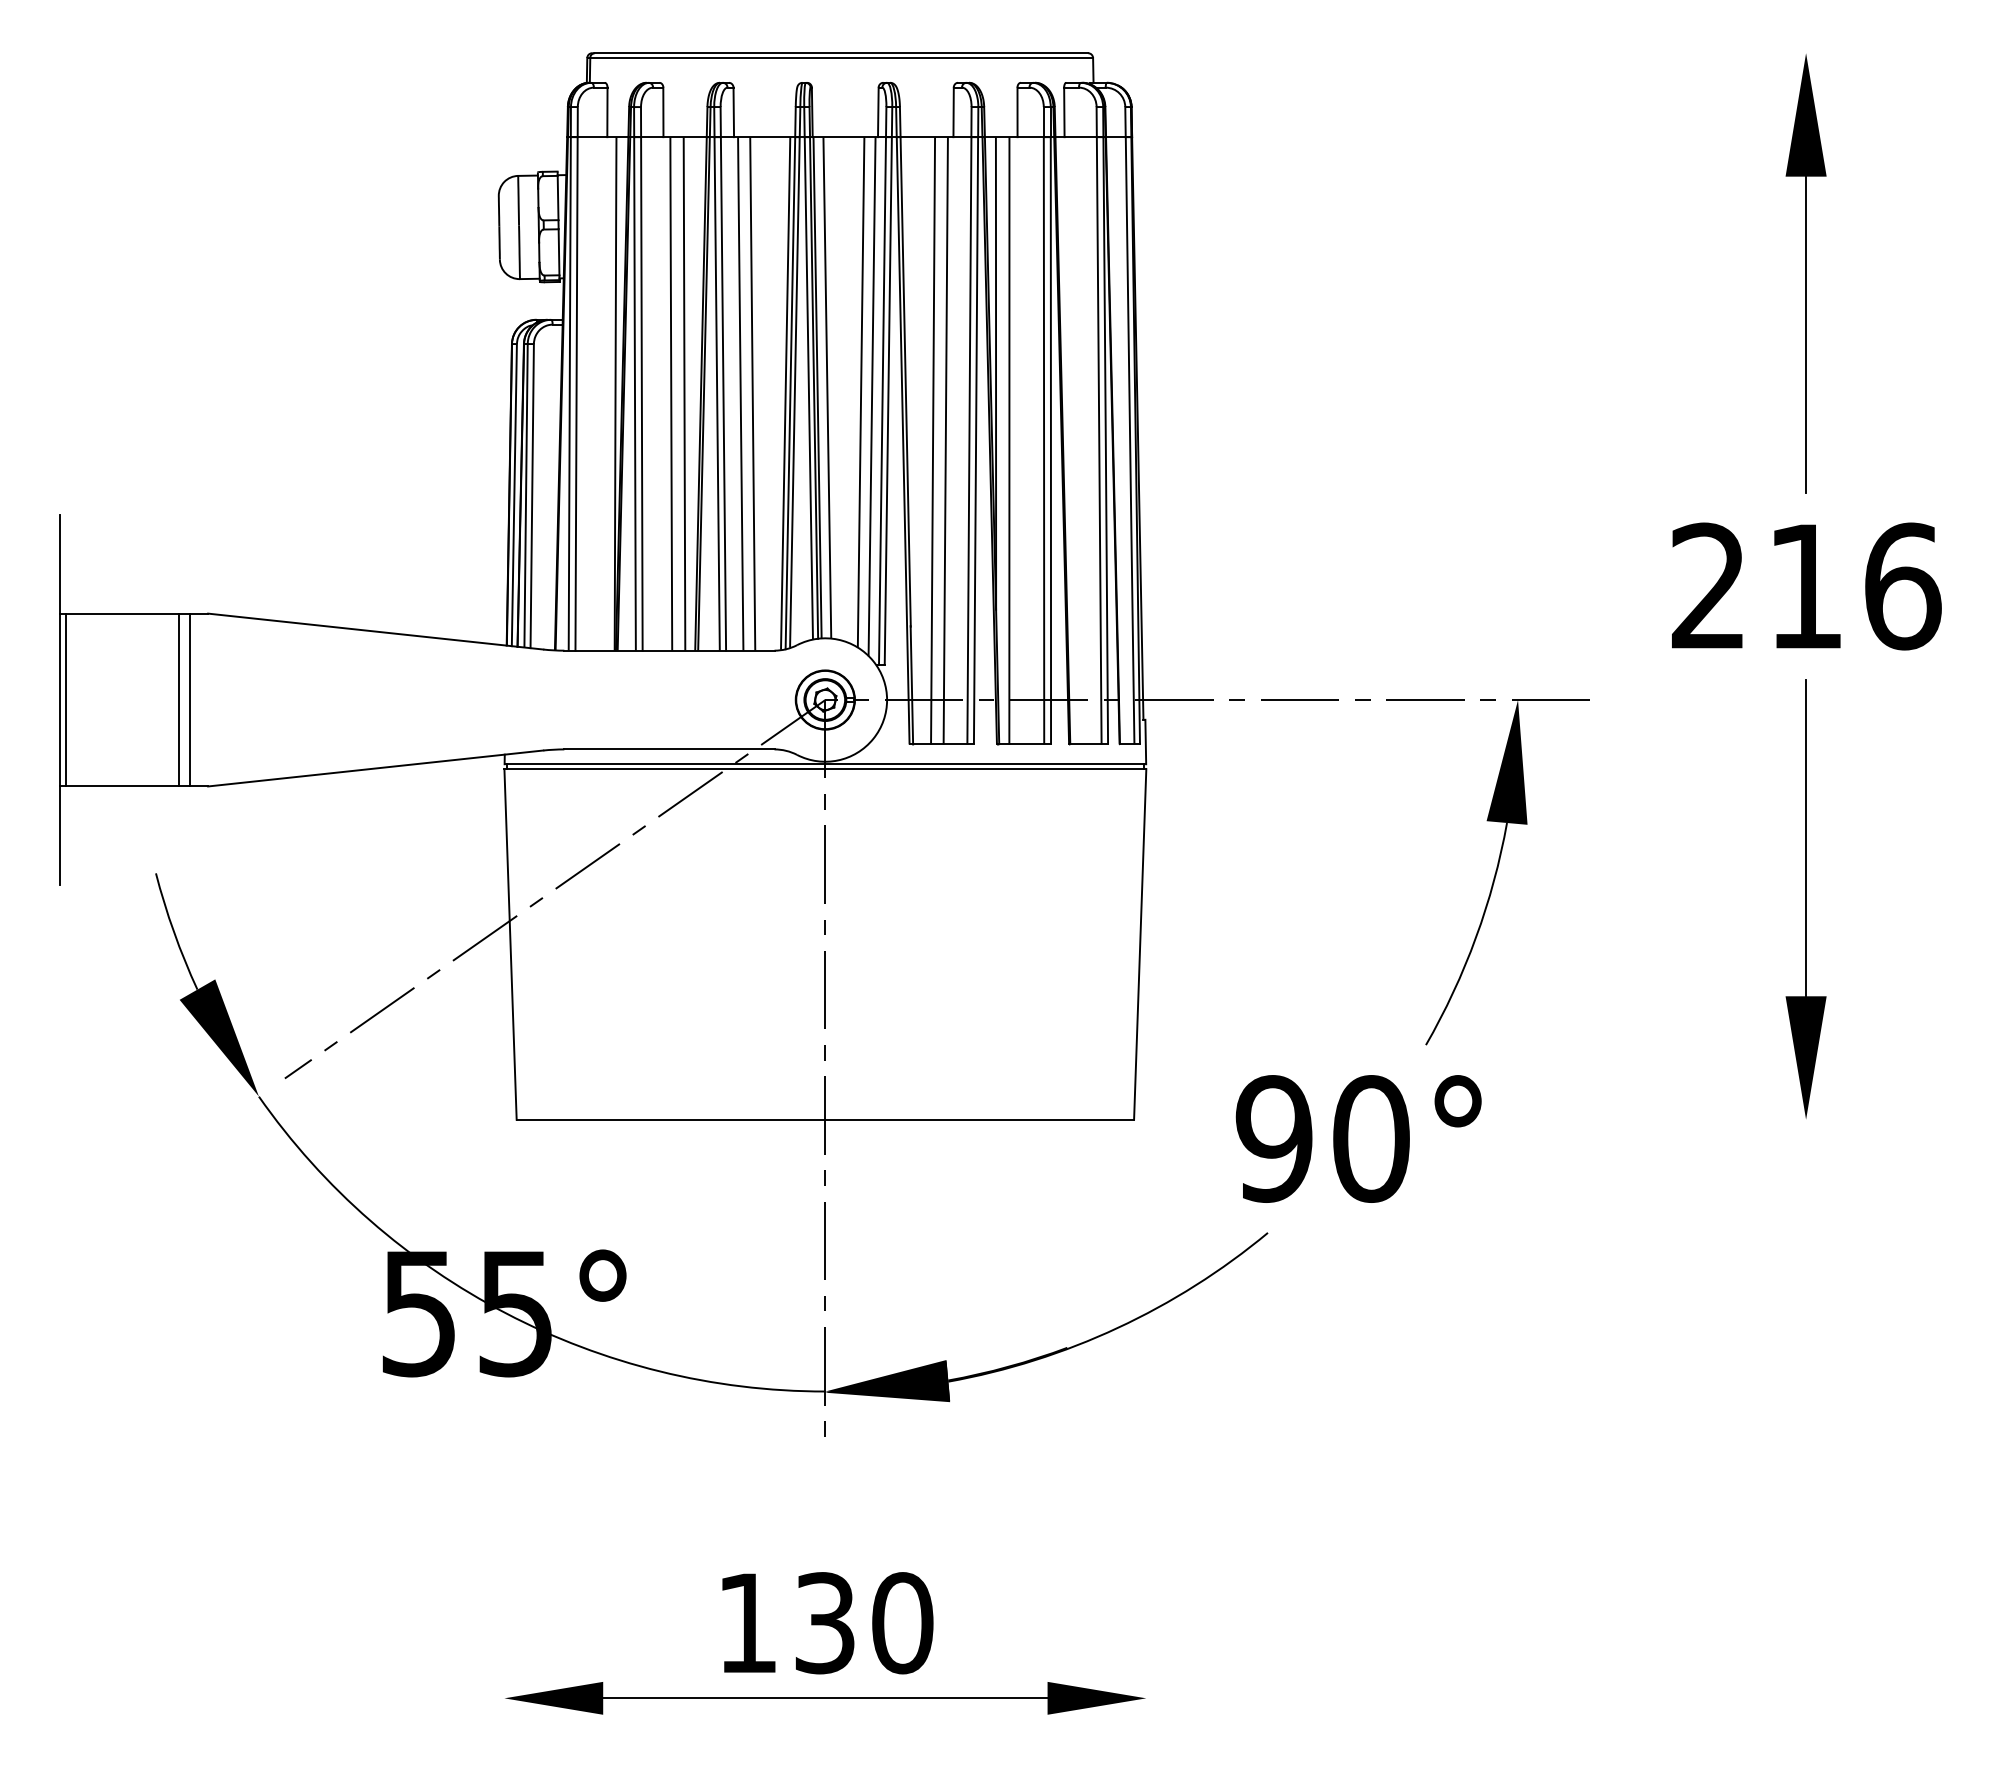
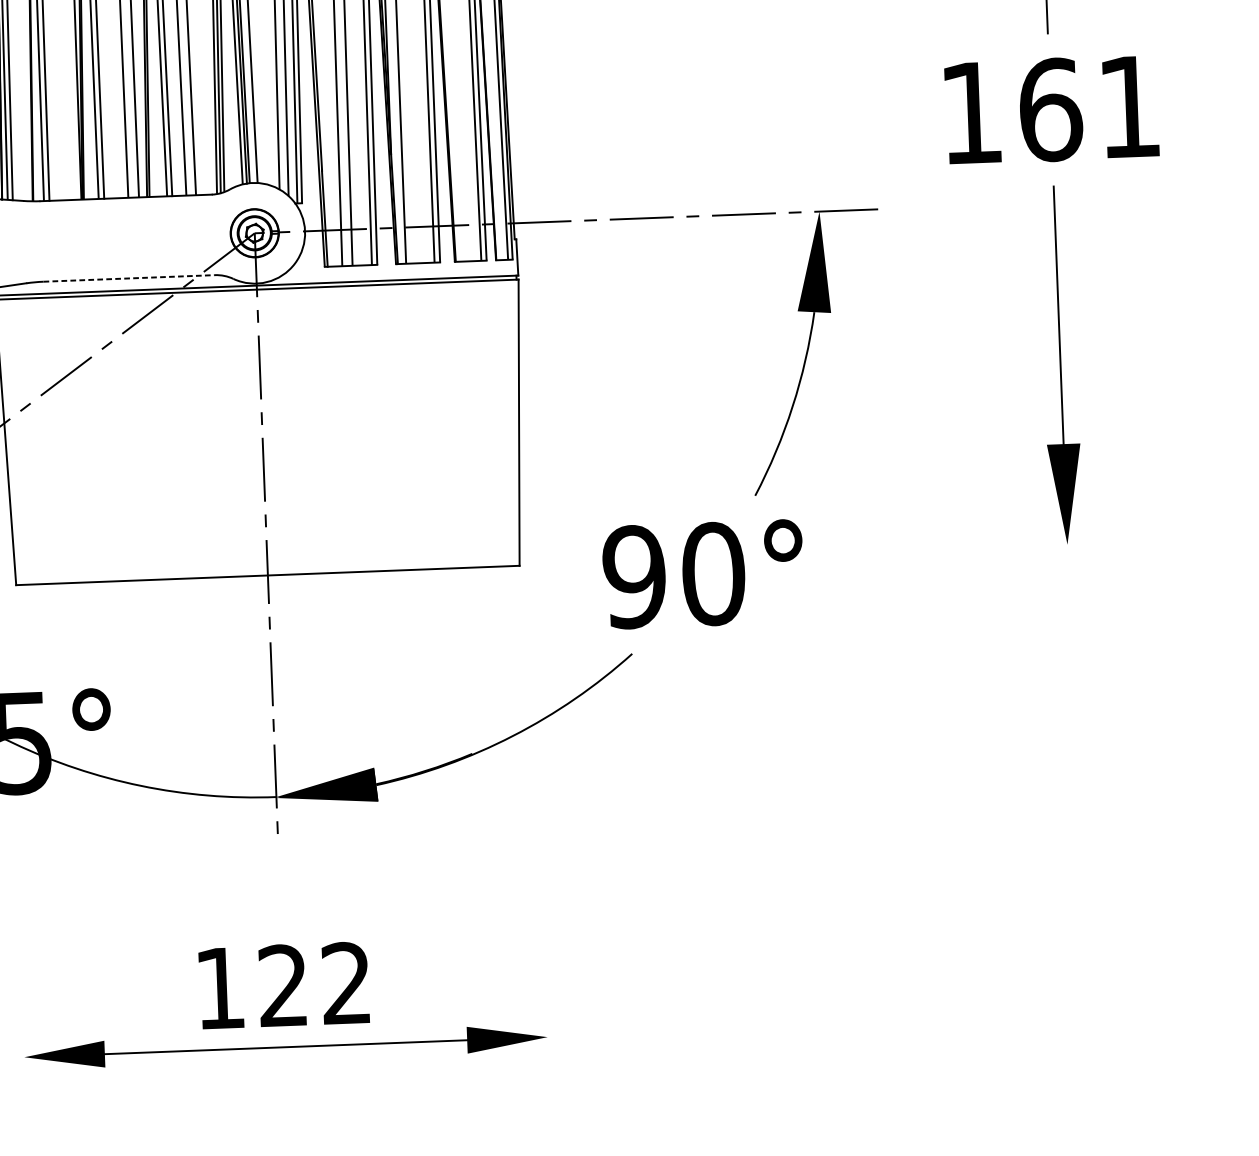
text: (1806, 586) -> (1051, 109), 216 -> 161
line: (669, 749) -> (129, 278), solid -> dashed
text: (864, 1623) -> (315, 984), 130 -> 122

